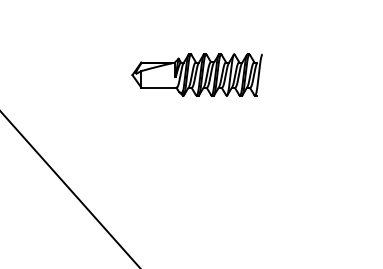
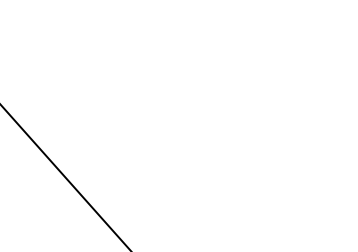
part: (196, 74) -> (183, 69), removed

